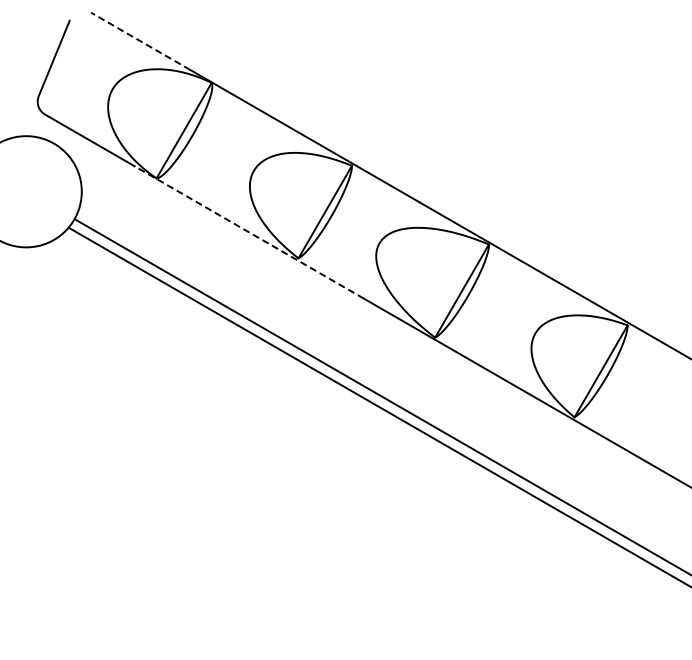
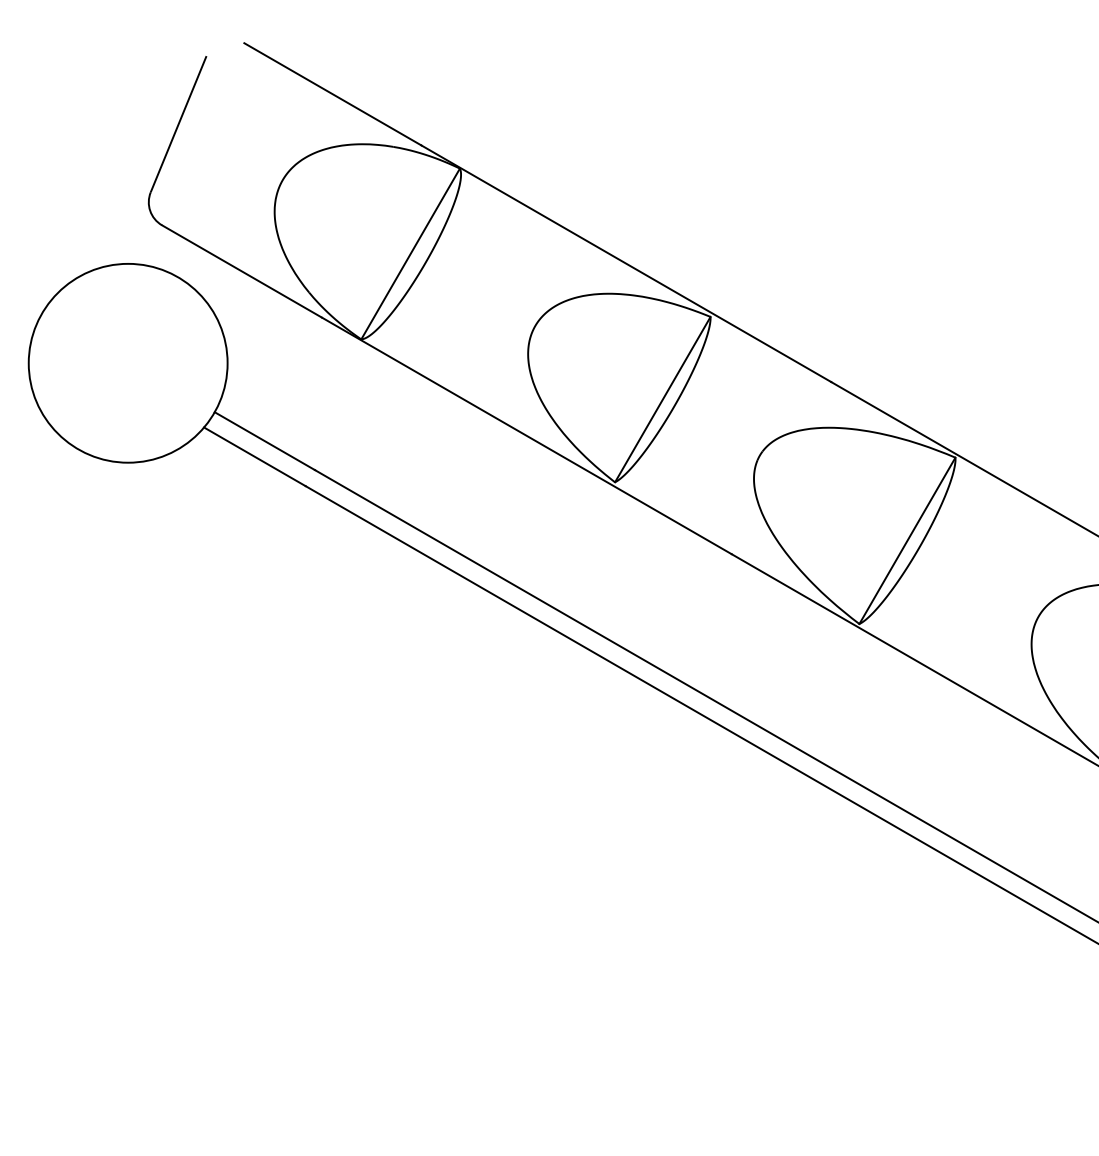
line: (140, 41) -> (332, 94), dashed -> solid
line: (248, 232) -> (525, 436), dashed -> solid

